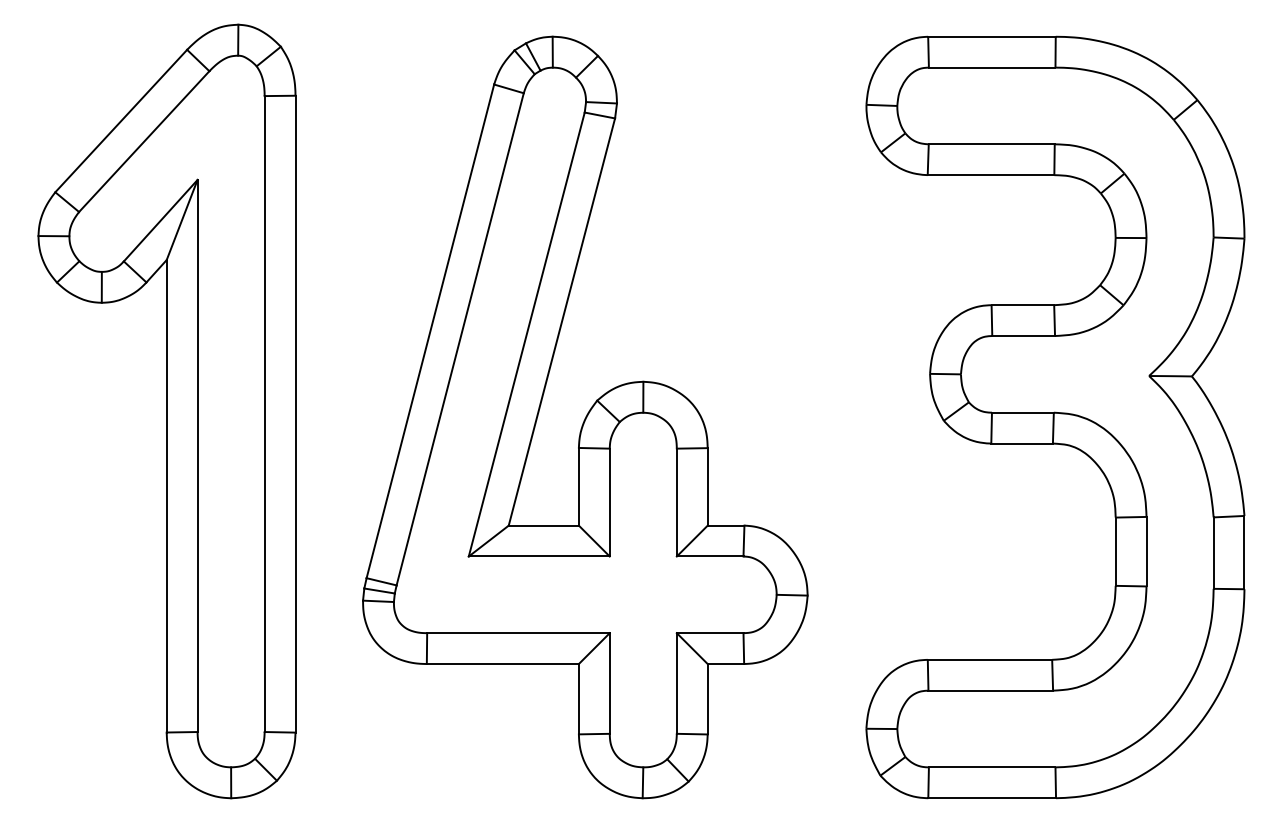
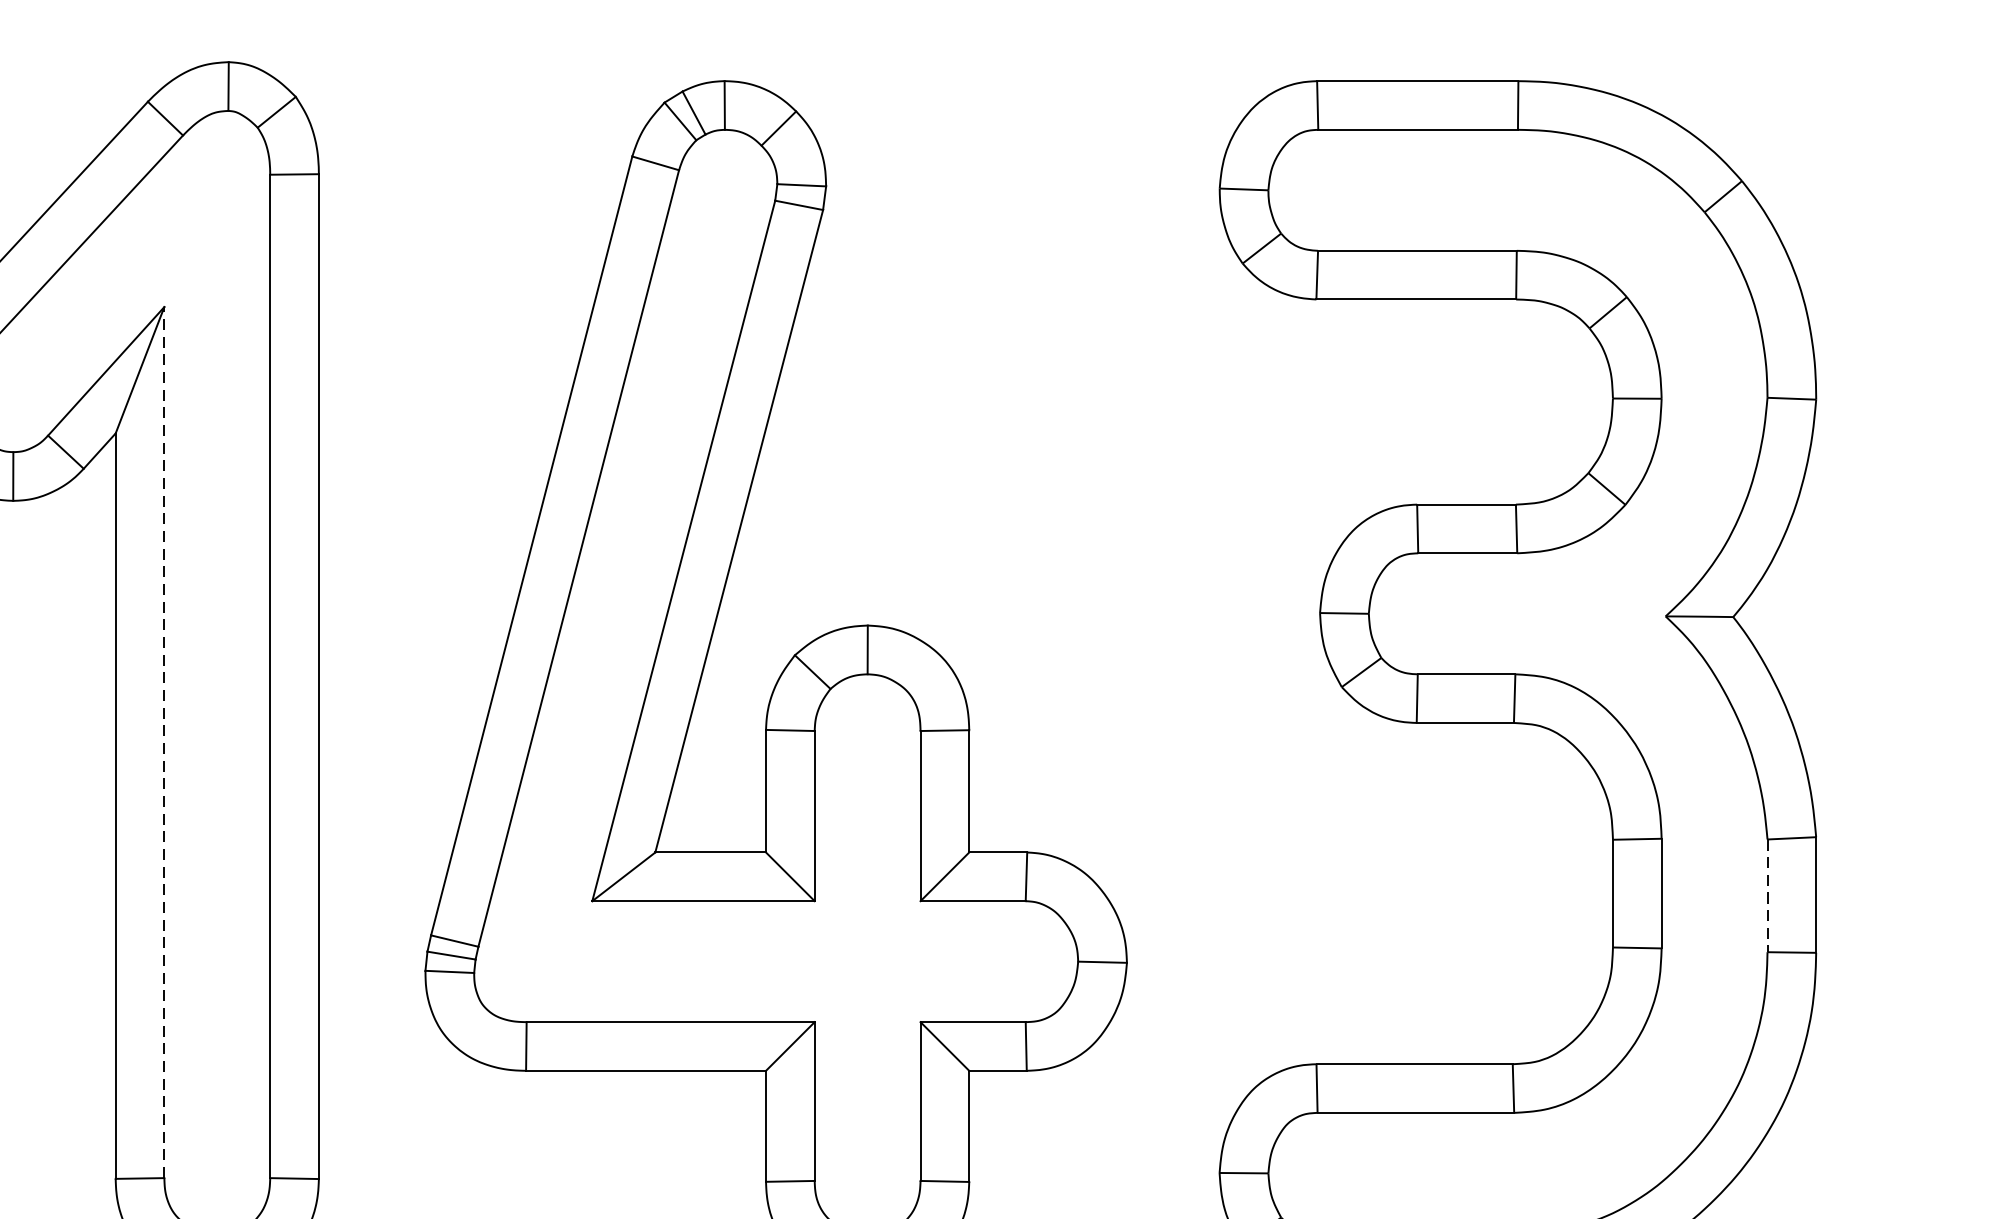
line: (197, 455) -> (164, 741), solid -> dashed
line: (1213, 553) -> (1767, 896), solid -> dashed

